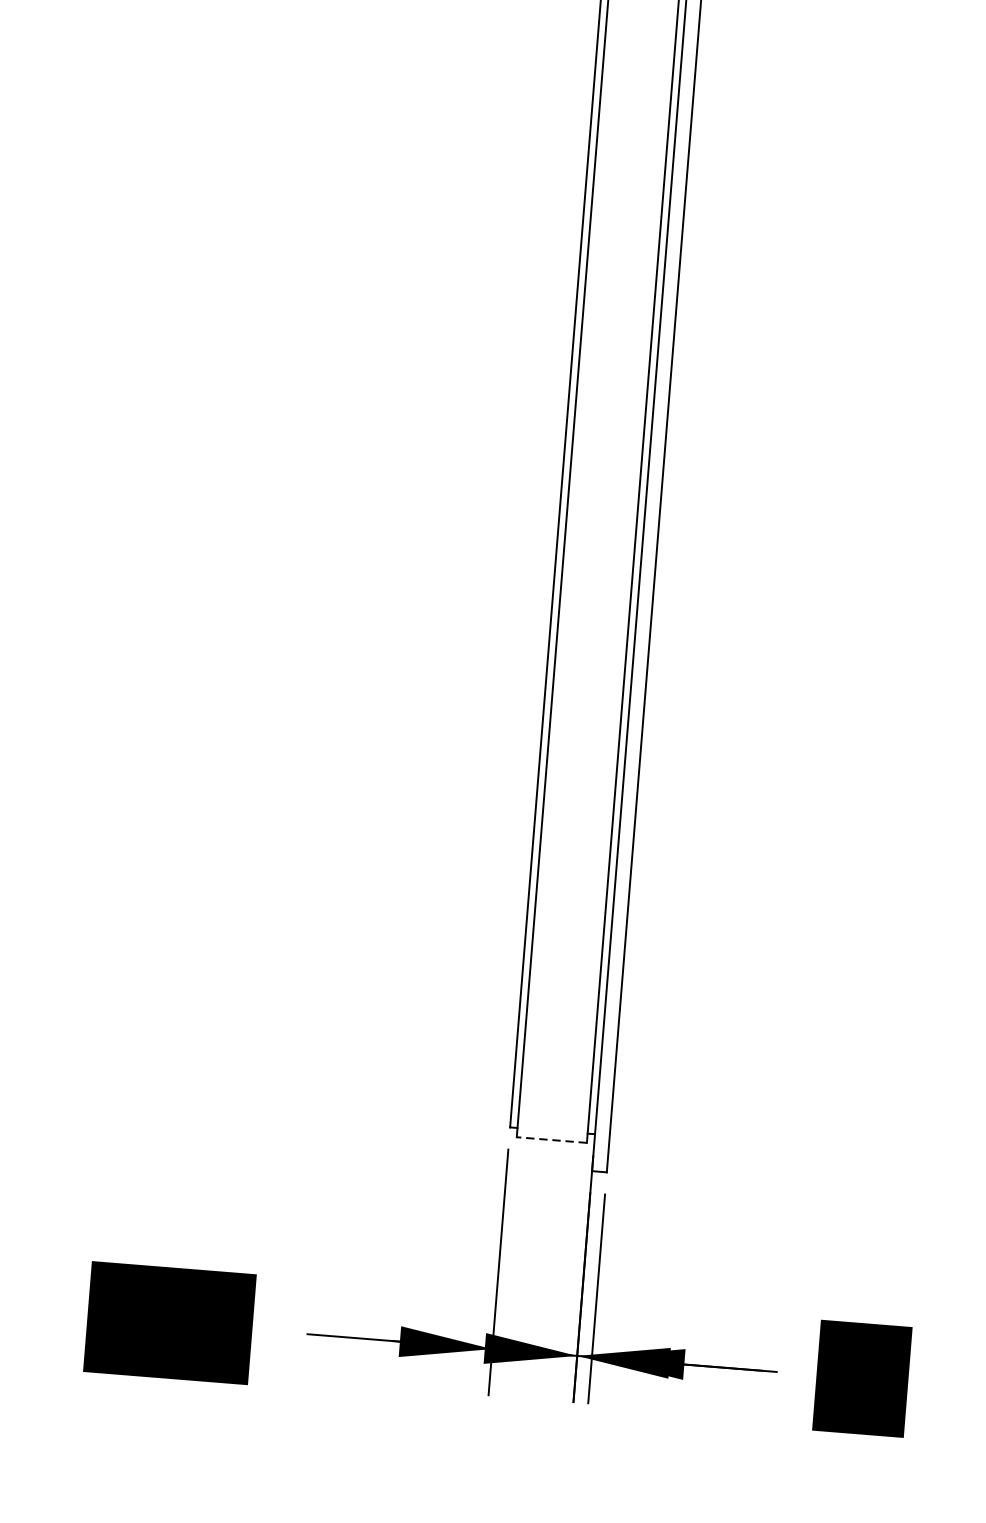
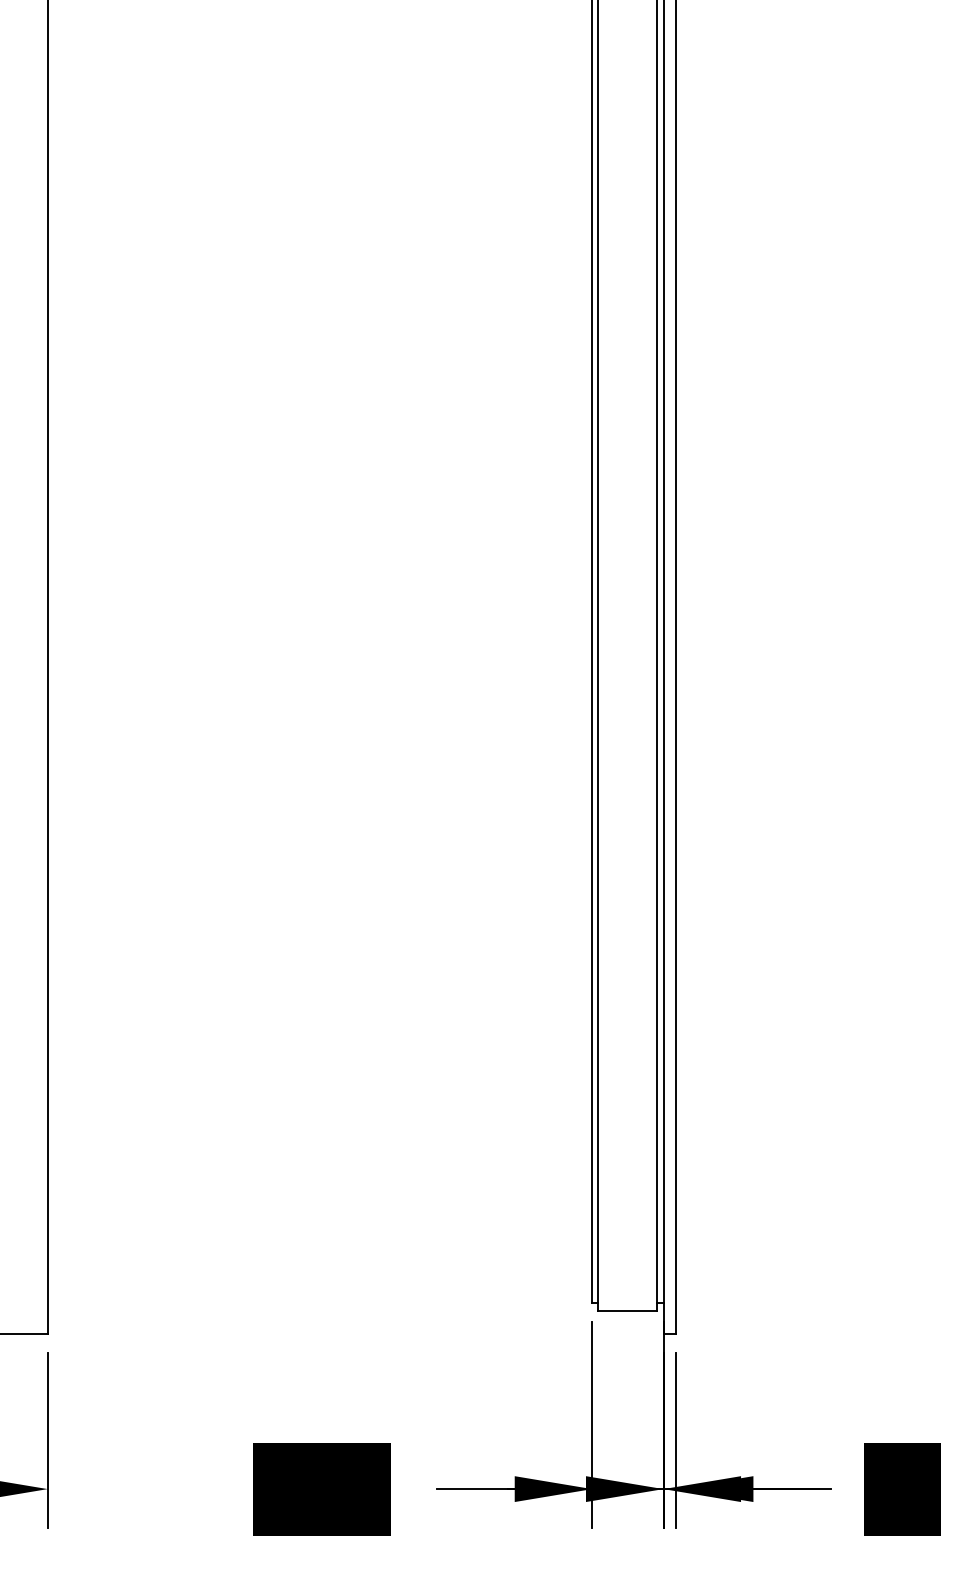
line: (551, 1139) -> (627, 1310), dashed -> solid

